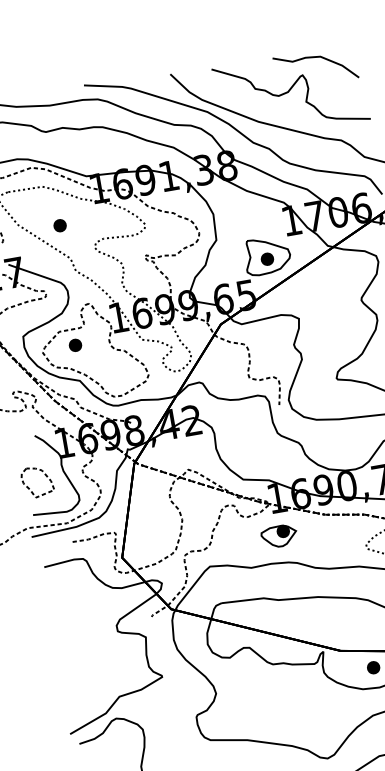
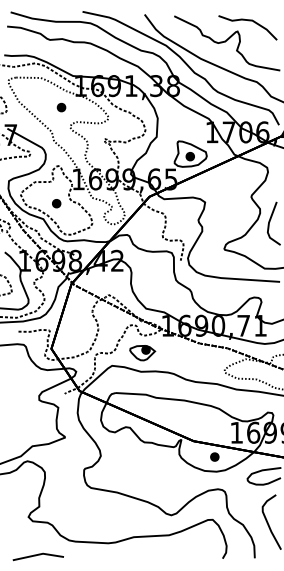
part: (60, 225) -> (61, 107), moved
part: (75, 345) -> (56, 203), moved
part: (279, 536) -> (142, 353), moved

